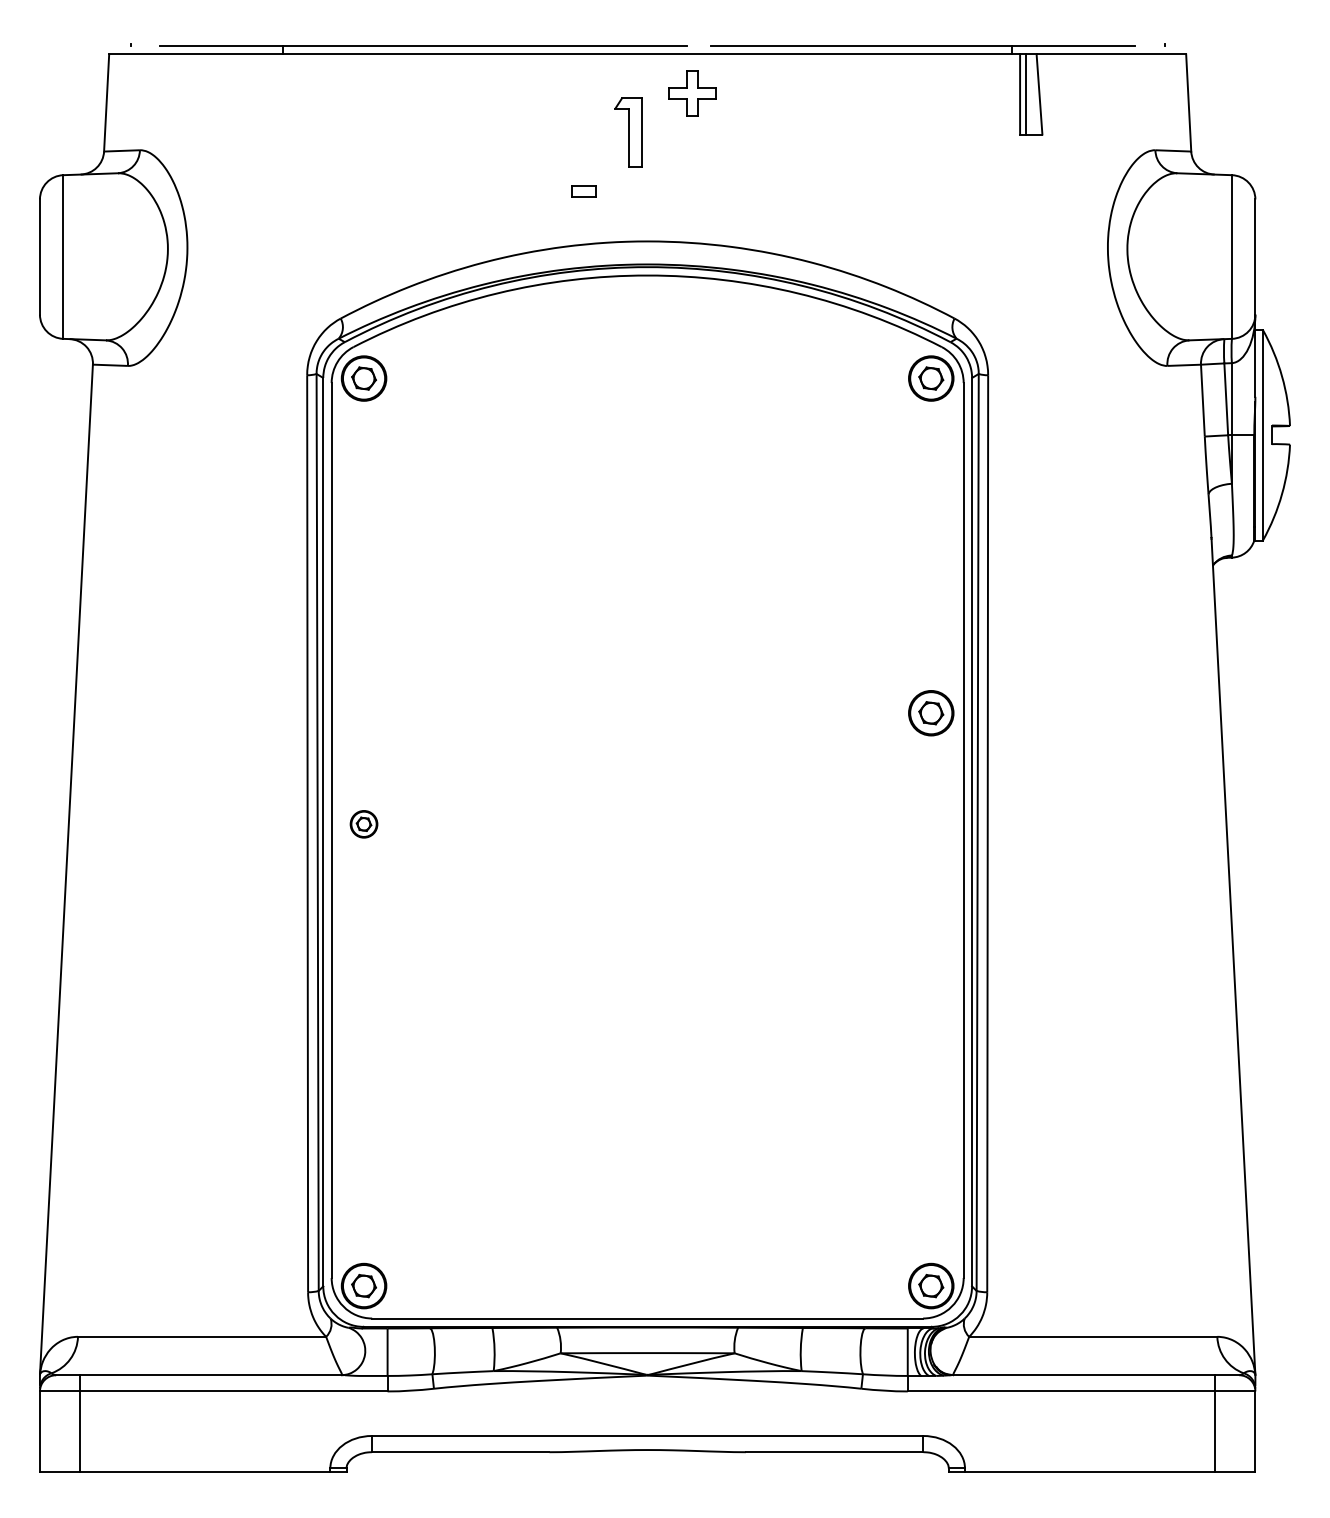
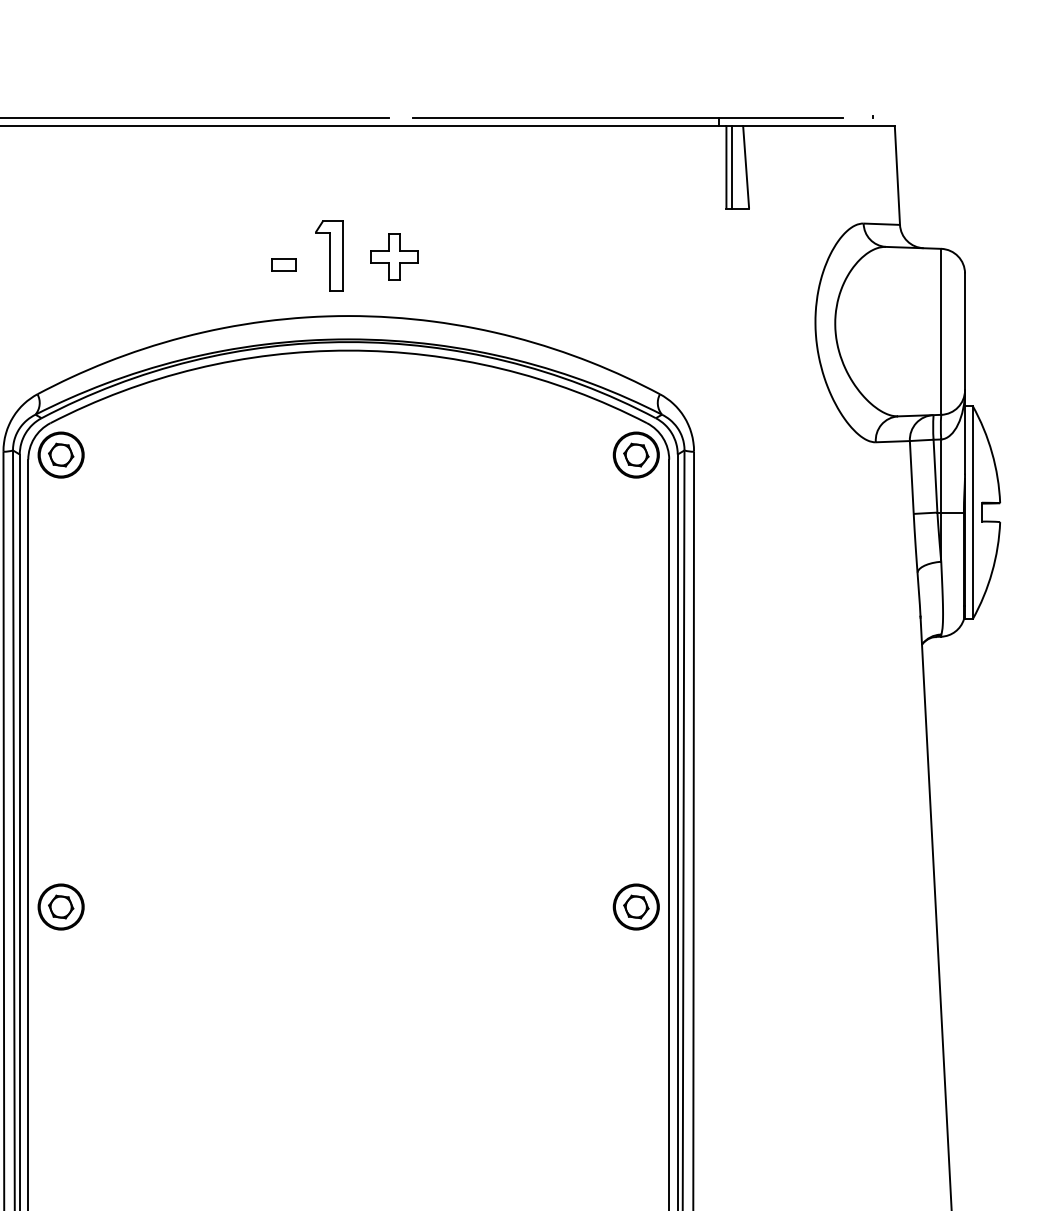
part: (692, 93) -> (394, 257), moved
part: (628, 132) -> (329, 256), moved
part: (931, 713) -> (636, 907), moved
part: (363, 824) -> (60, 907), size x1.67

